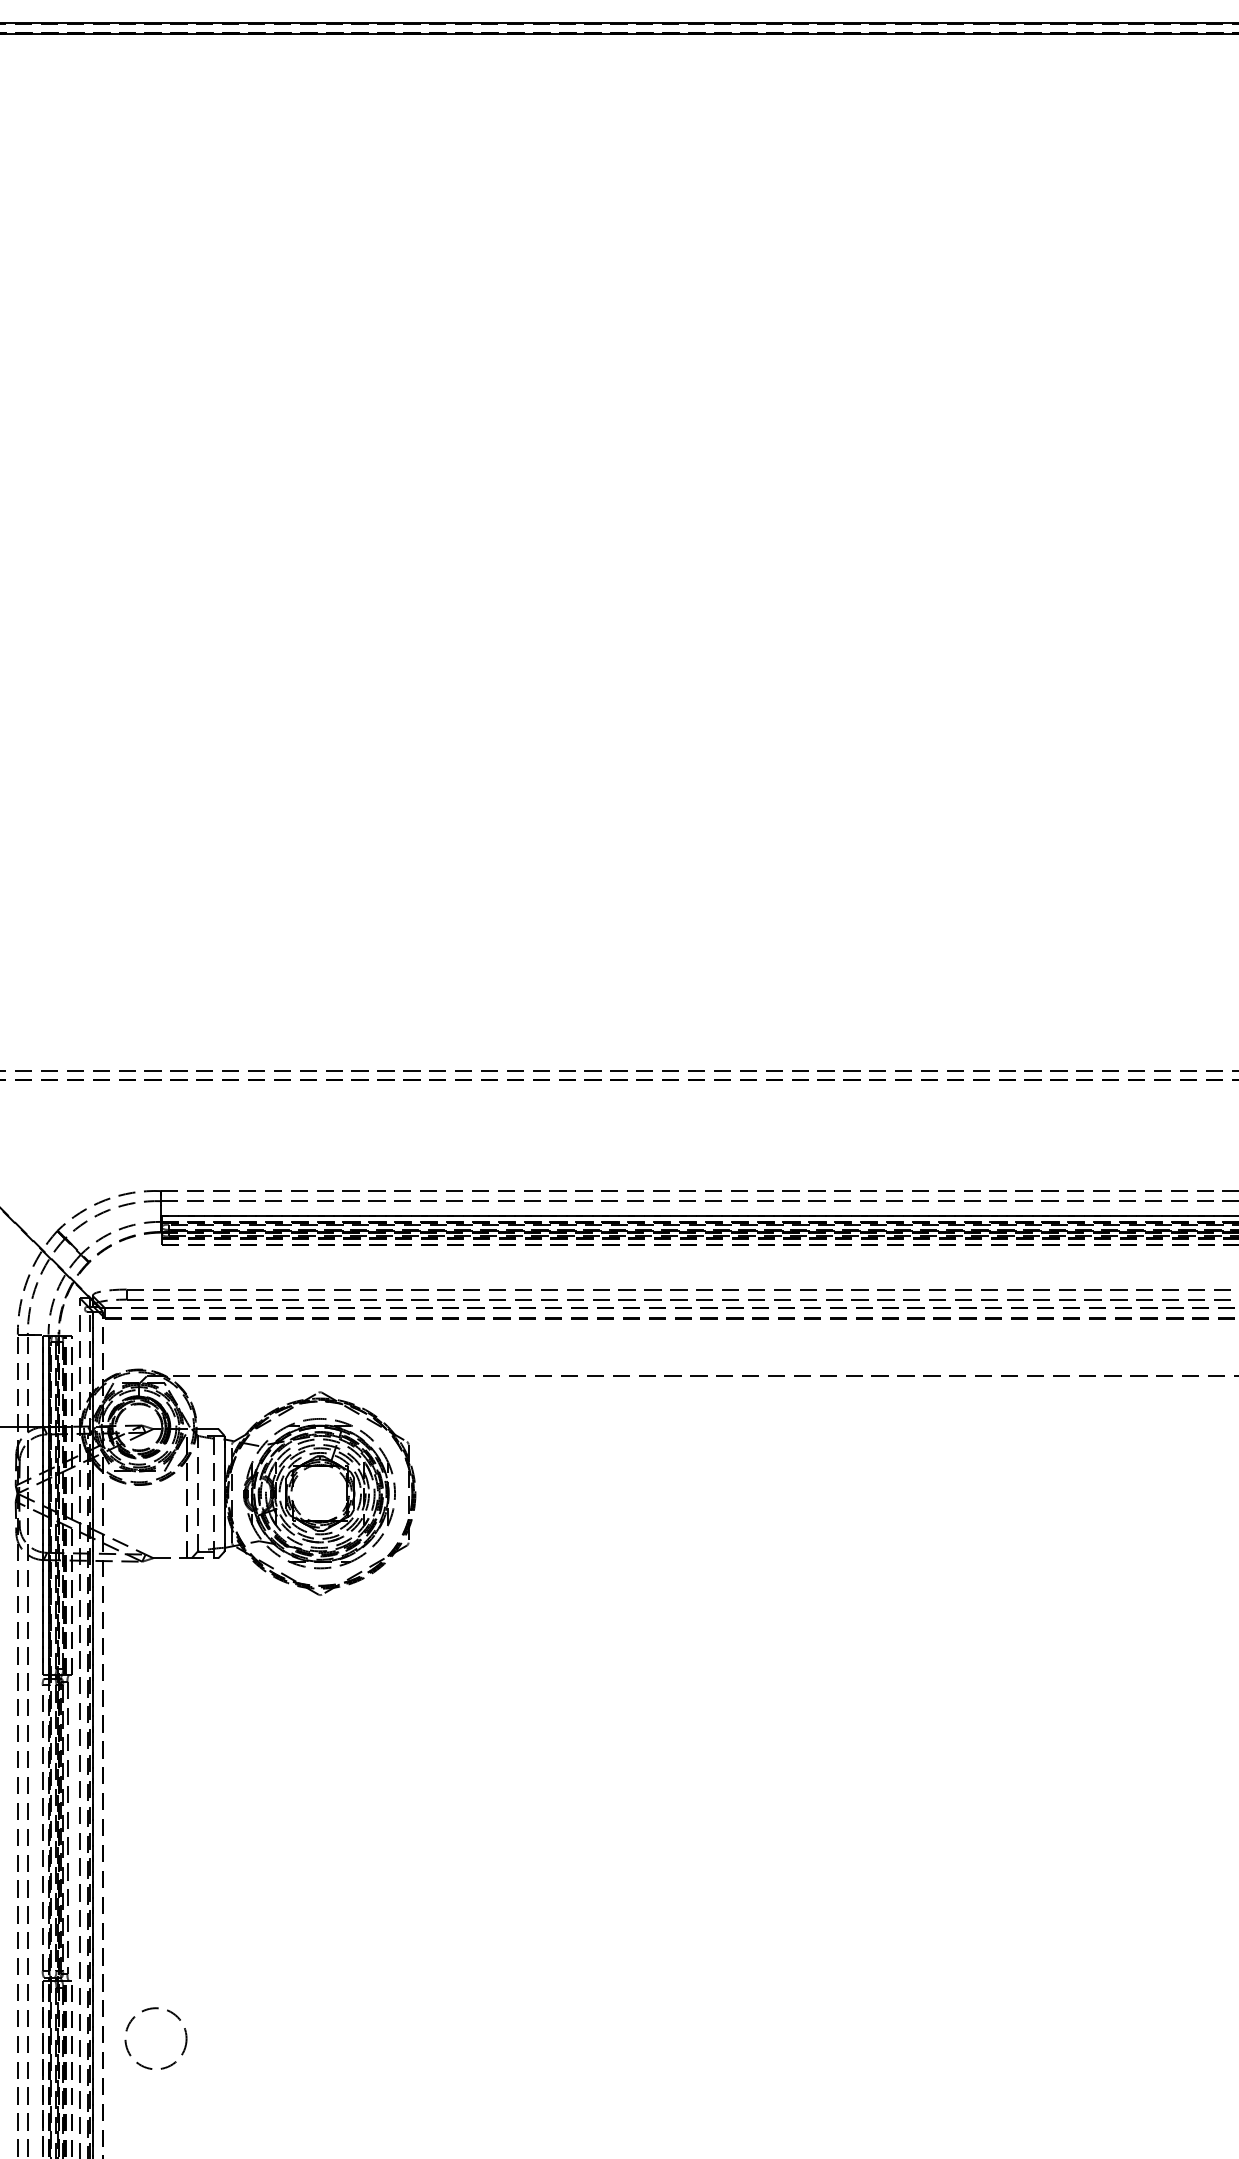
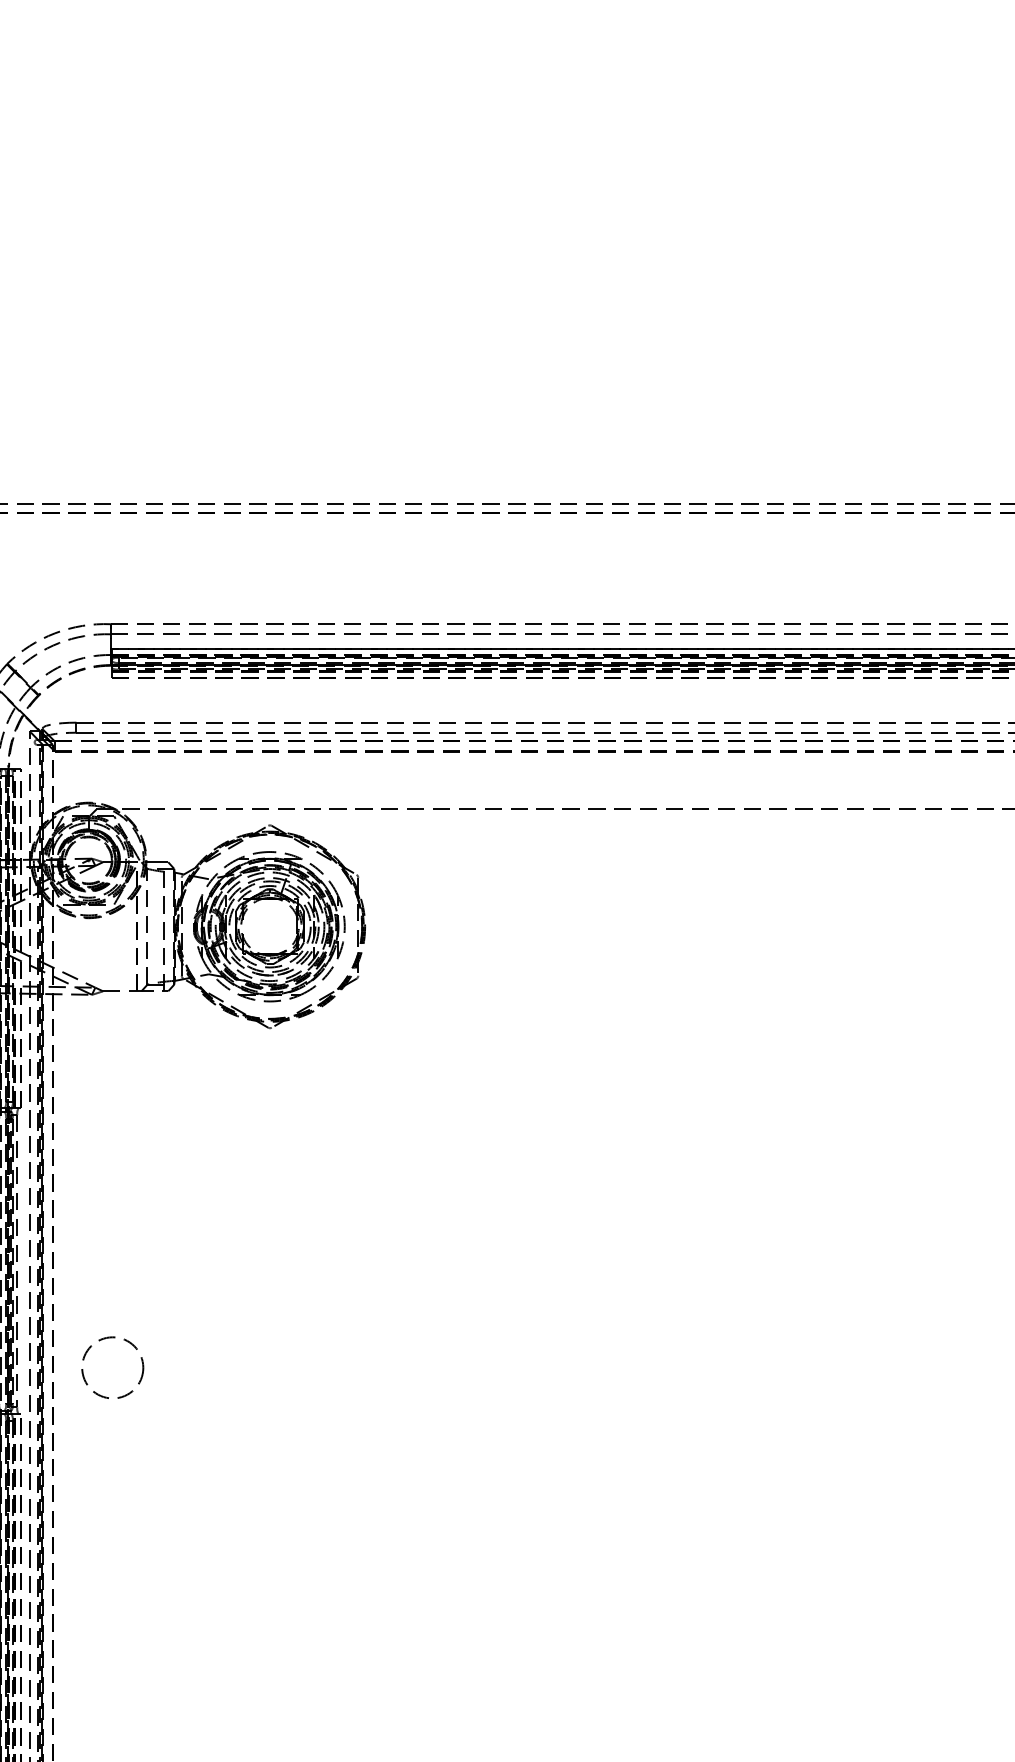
circle: (155, 2038) -> (112, 1367), moved

